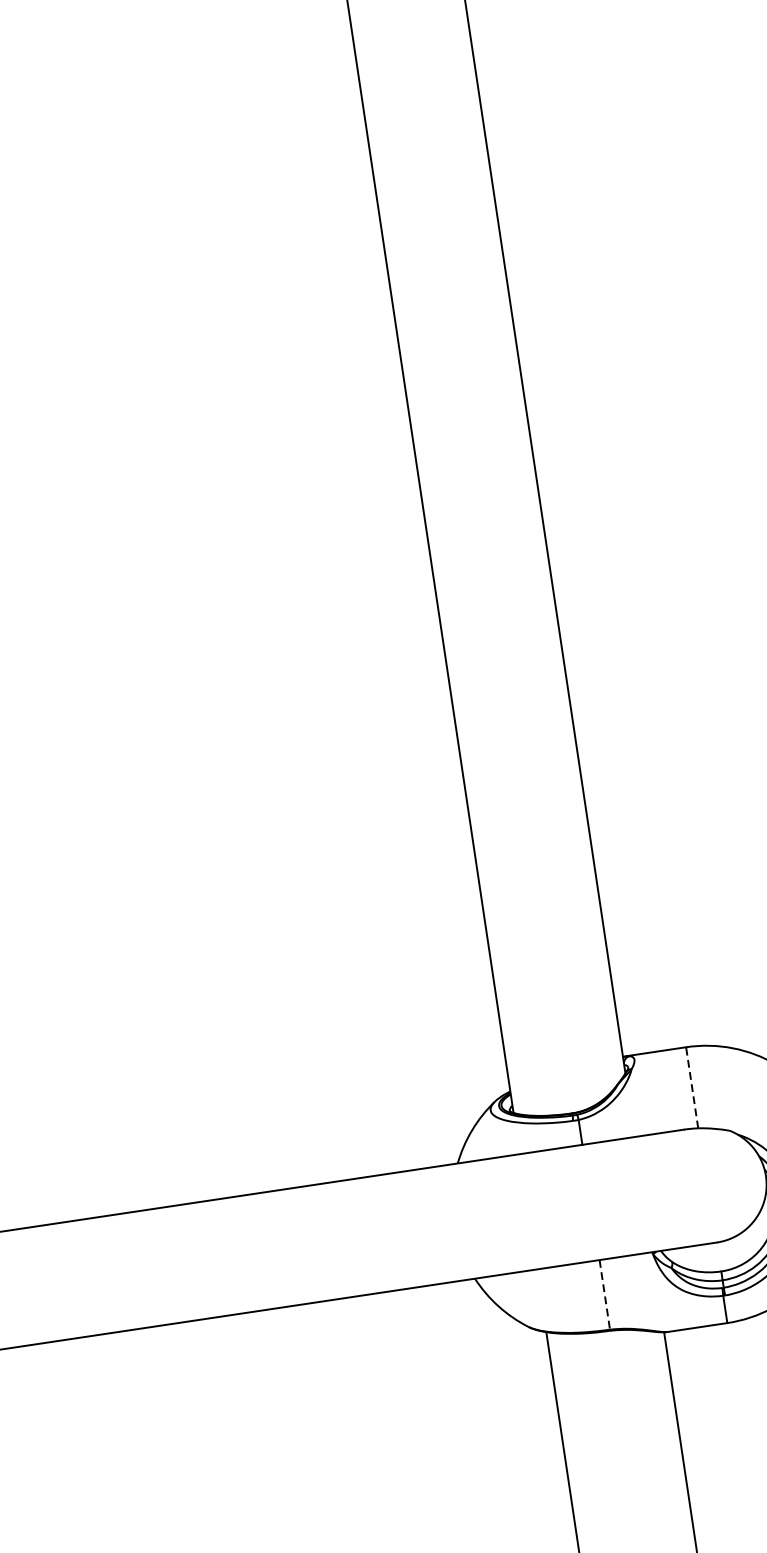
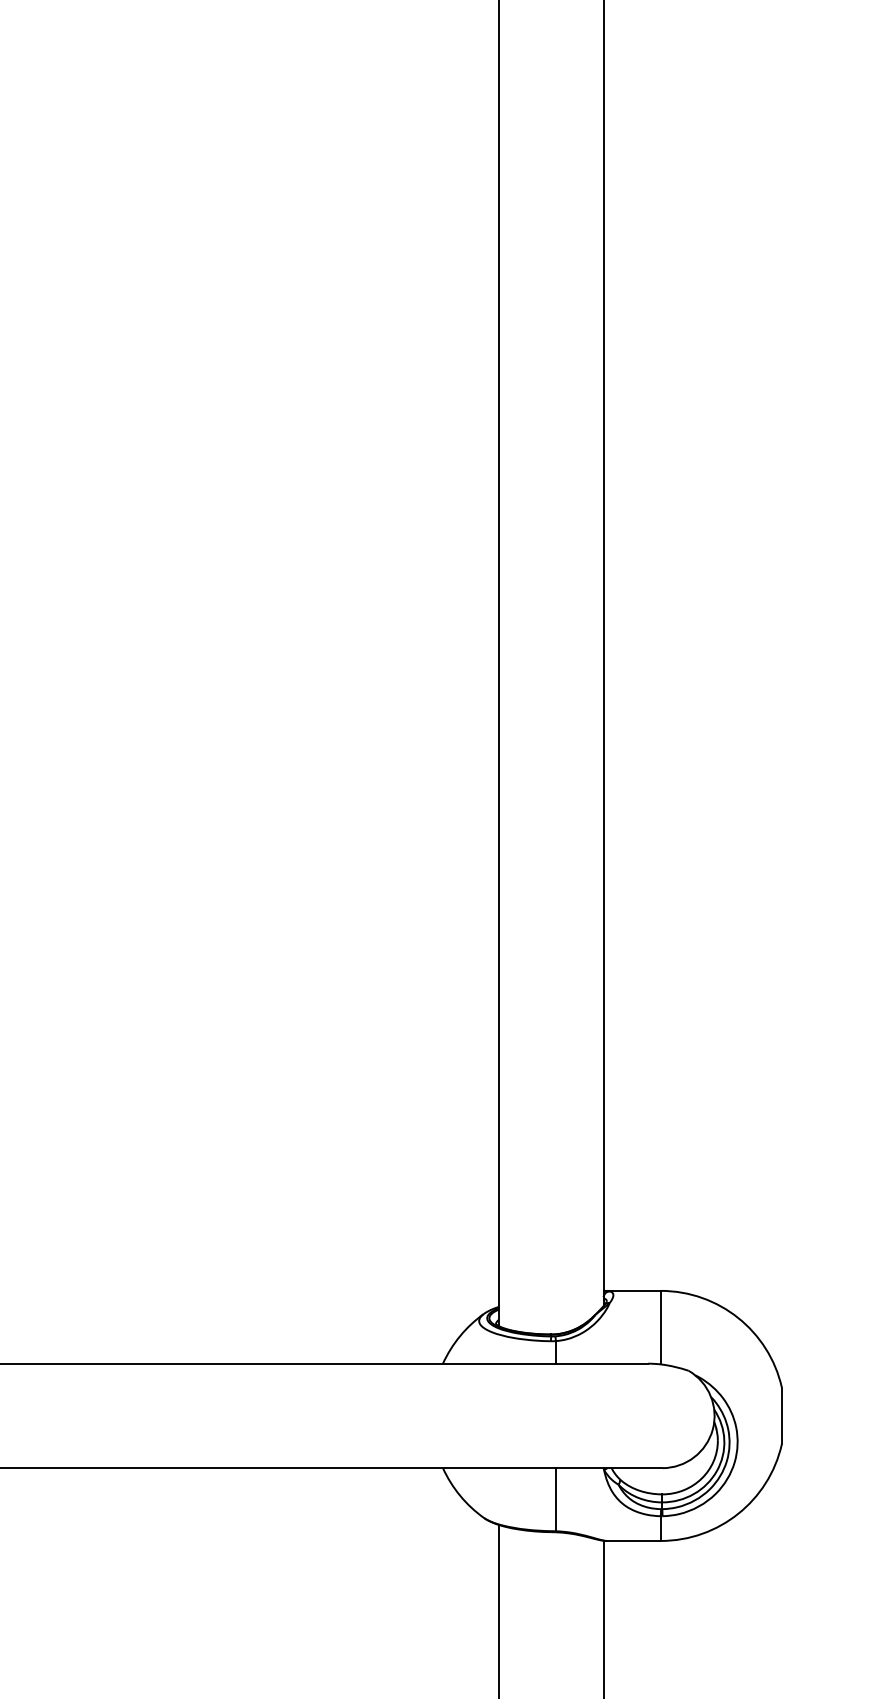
line: (691, 1087) -> (660, 1327), dashed -> solid
line: (604, 1294) -> (555, 1499), dashed -> solid

